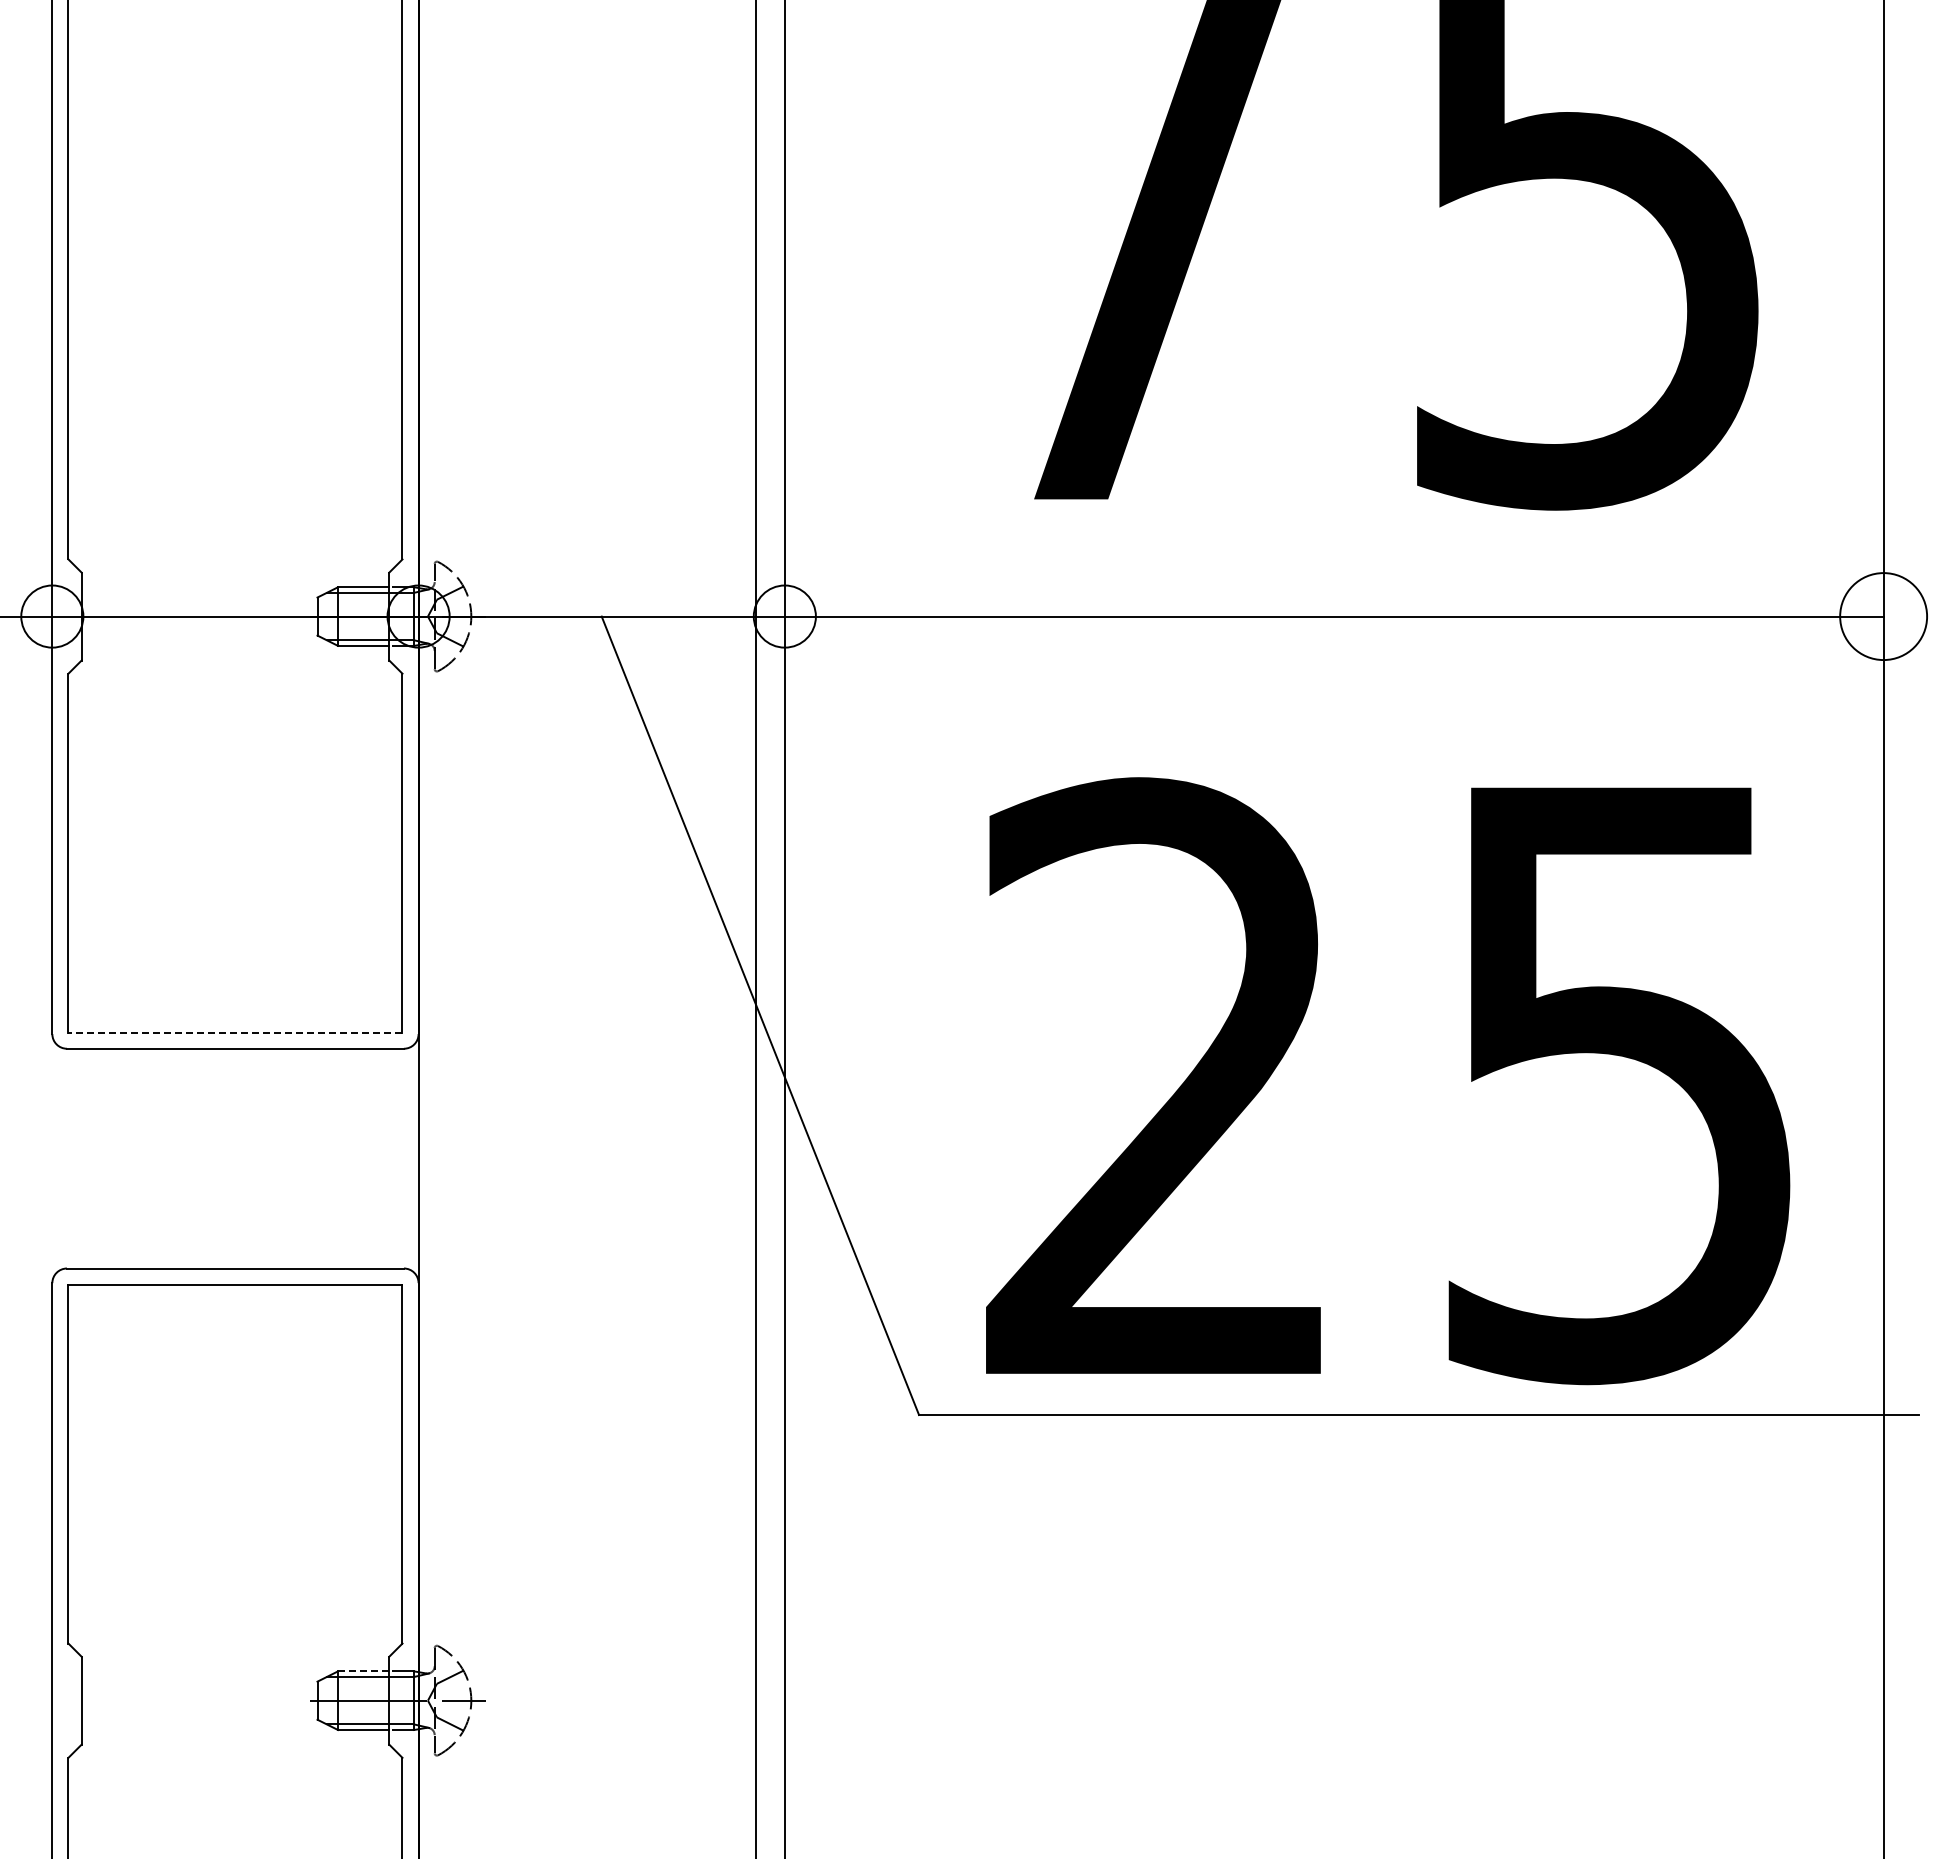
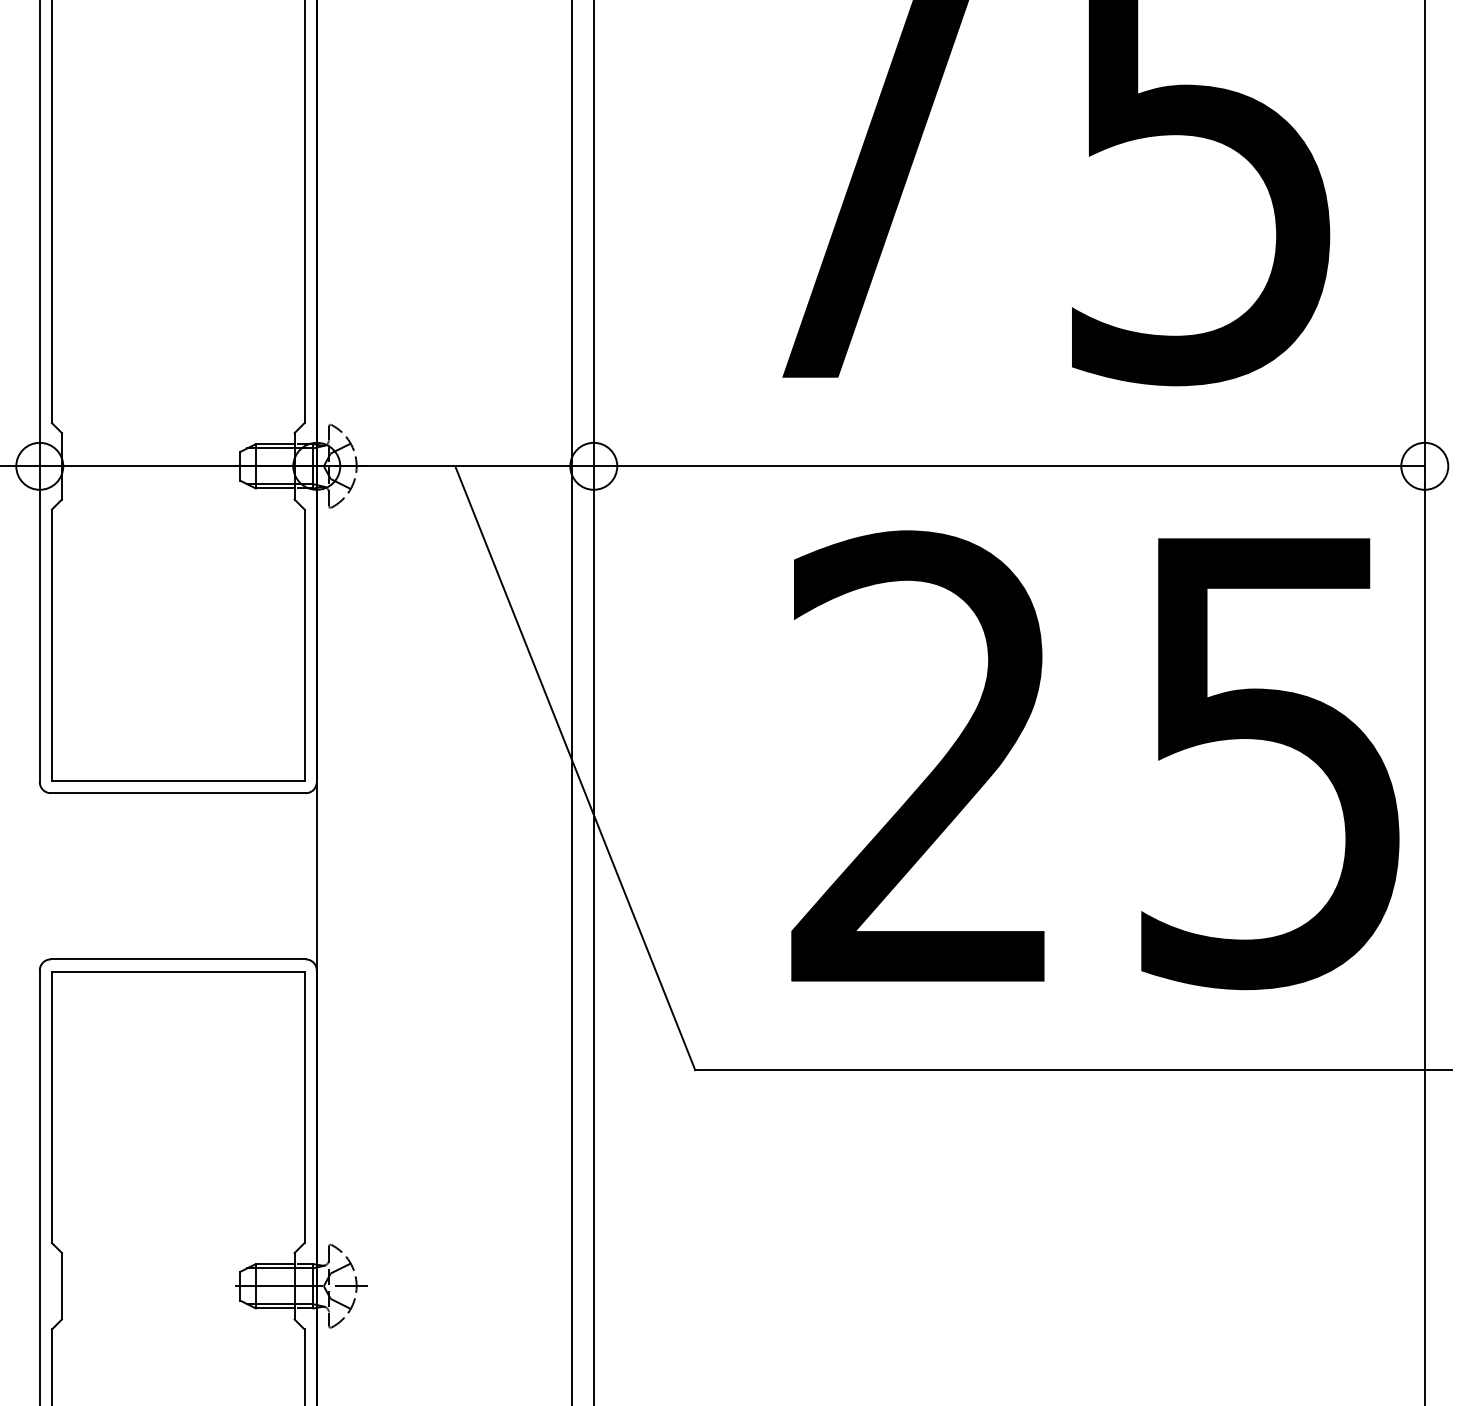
circle: (1883, 616) -> (1424, 466), size x0.71
line: (234, 1032) -> (177, 780), dashed -> solid
text: (1388, 1081) -> (1095, 760), moved
line: (363, 1671) -> (275, 1264), dashed -> solid

